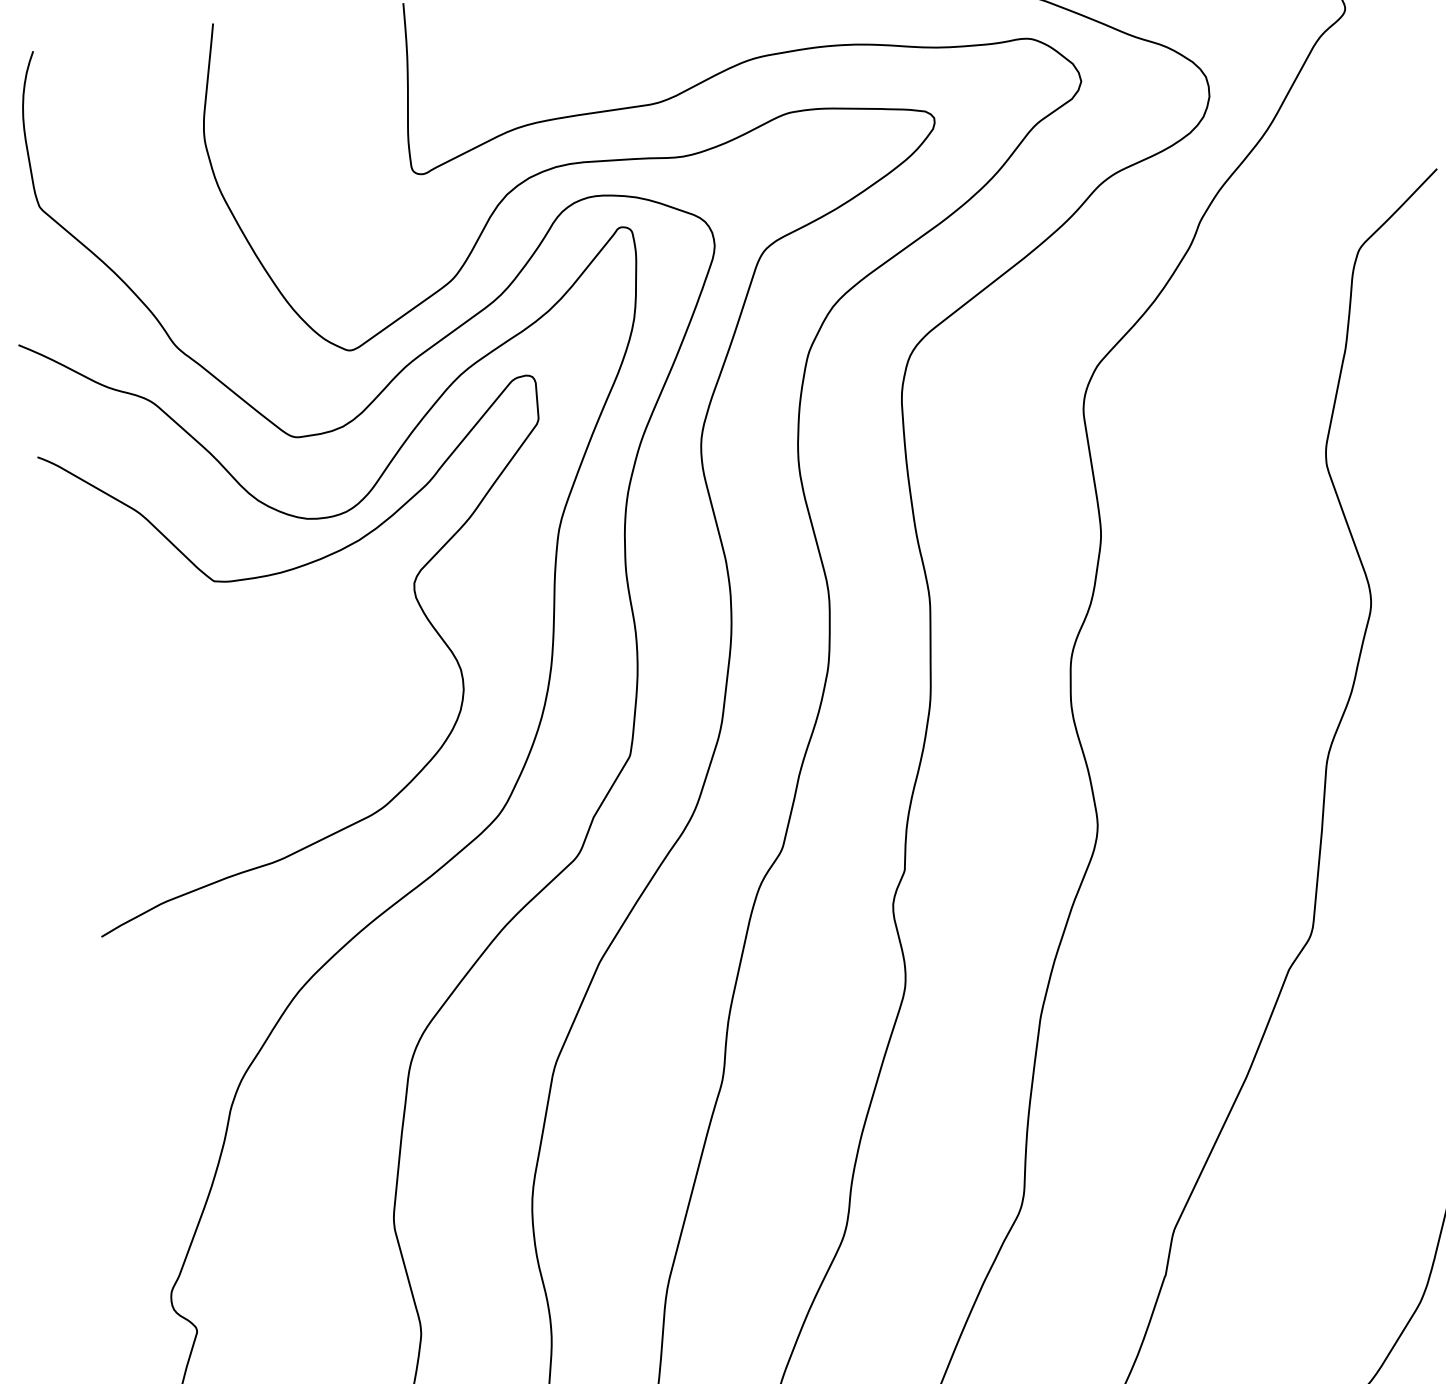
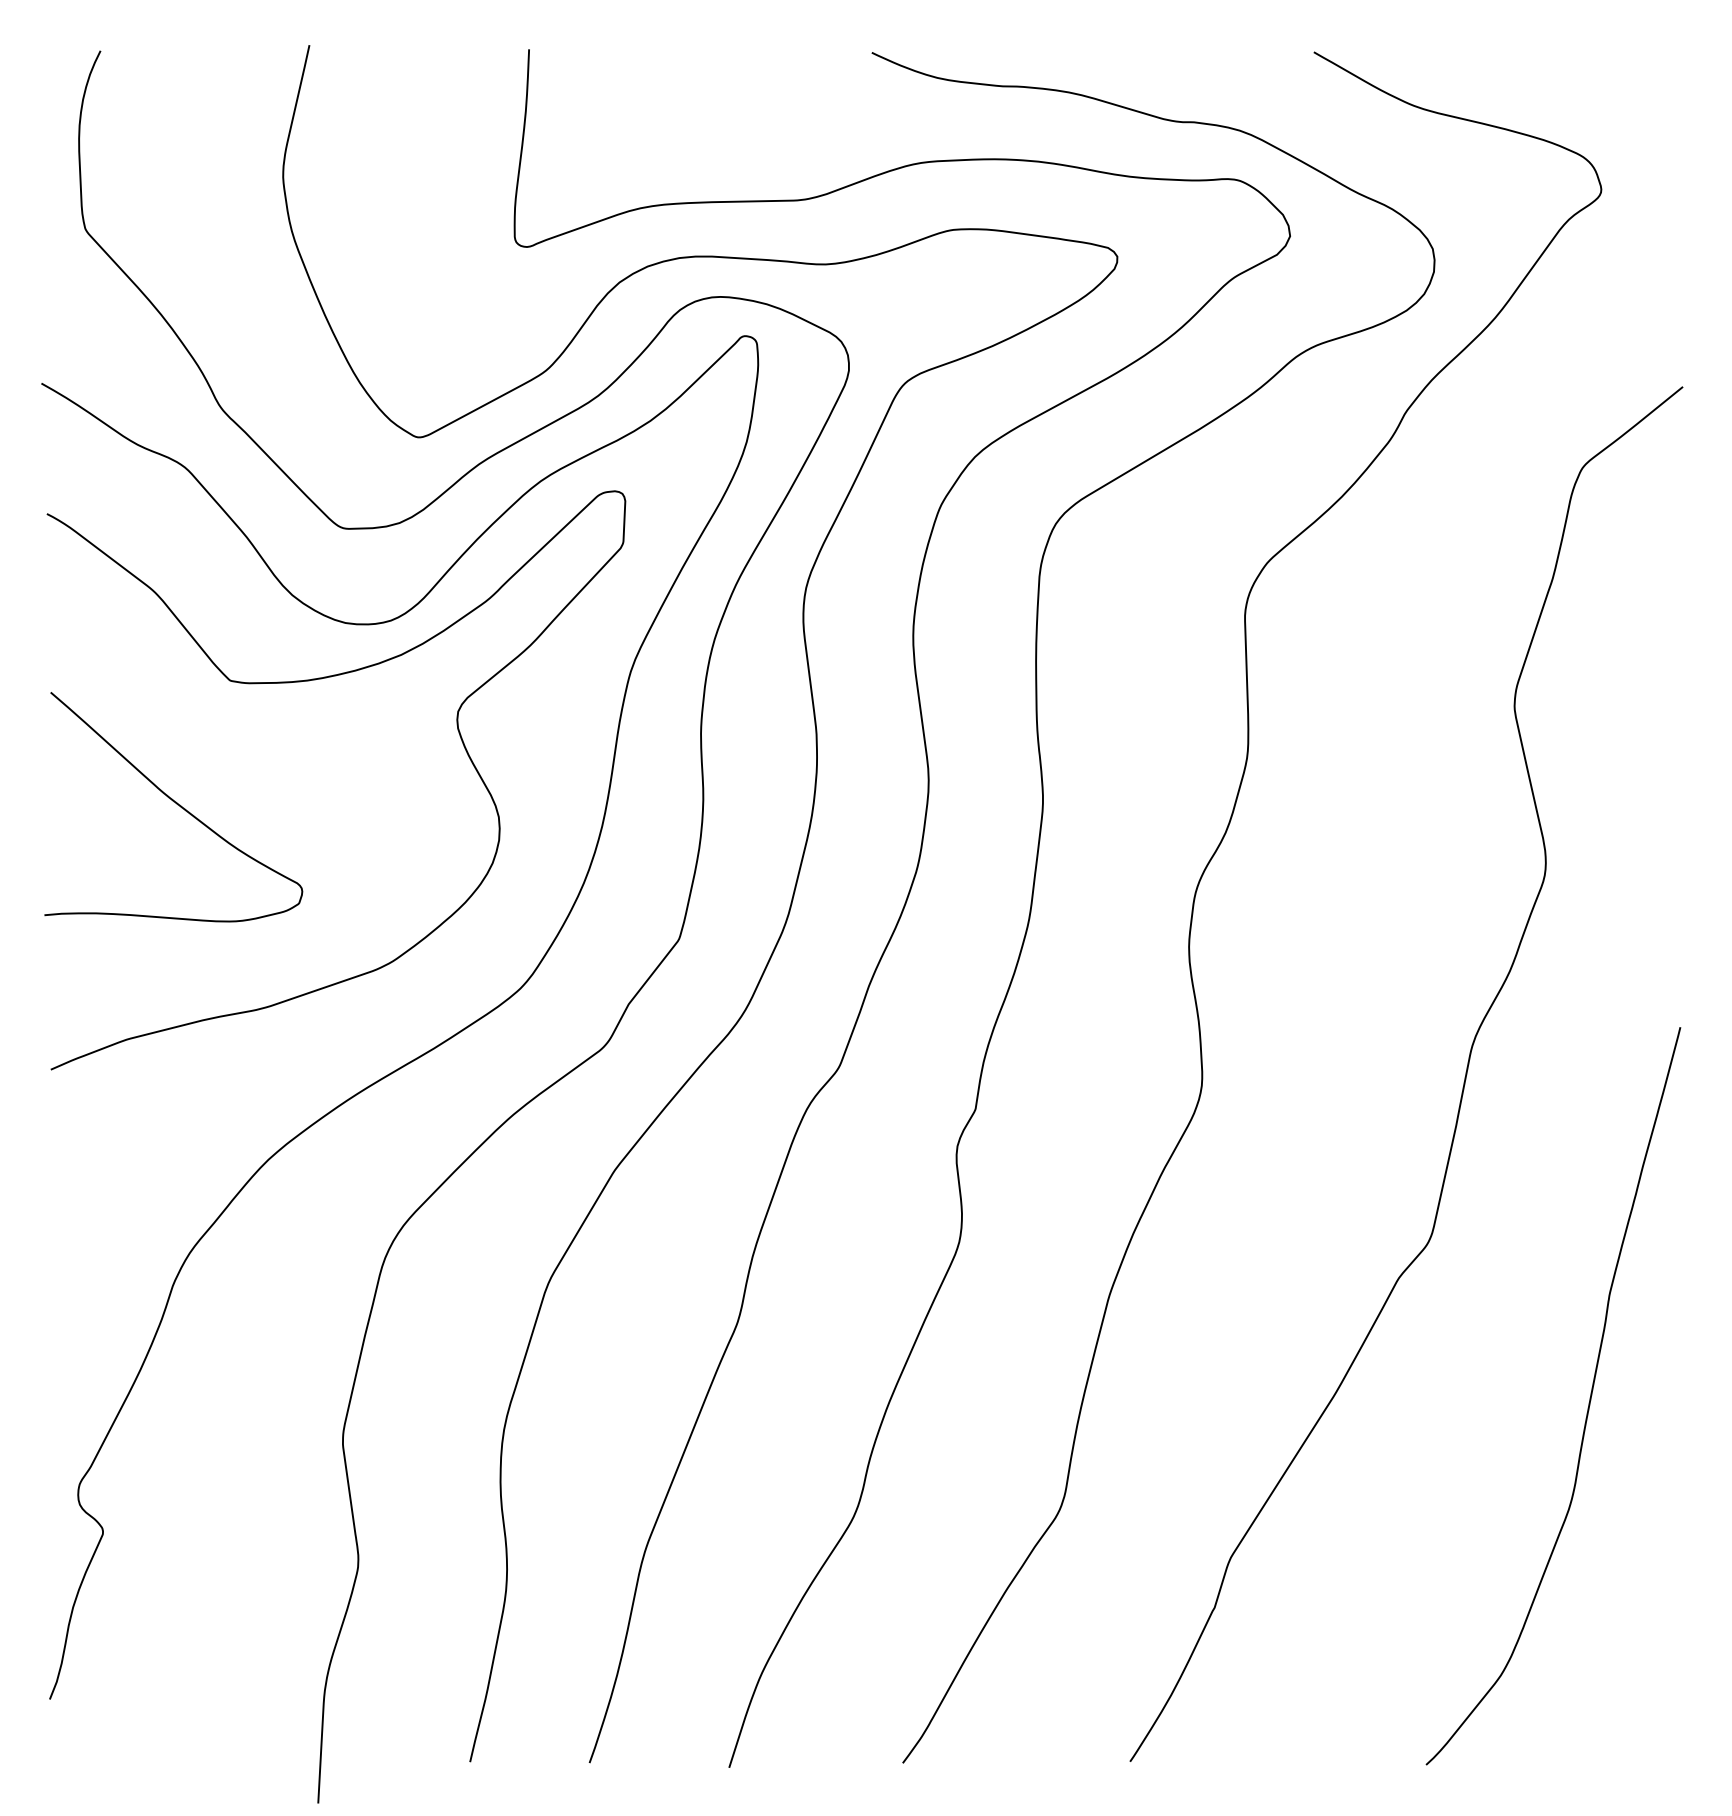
curve: (181, 694) -> (176, 804), added

